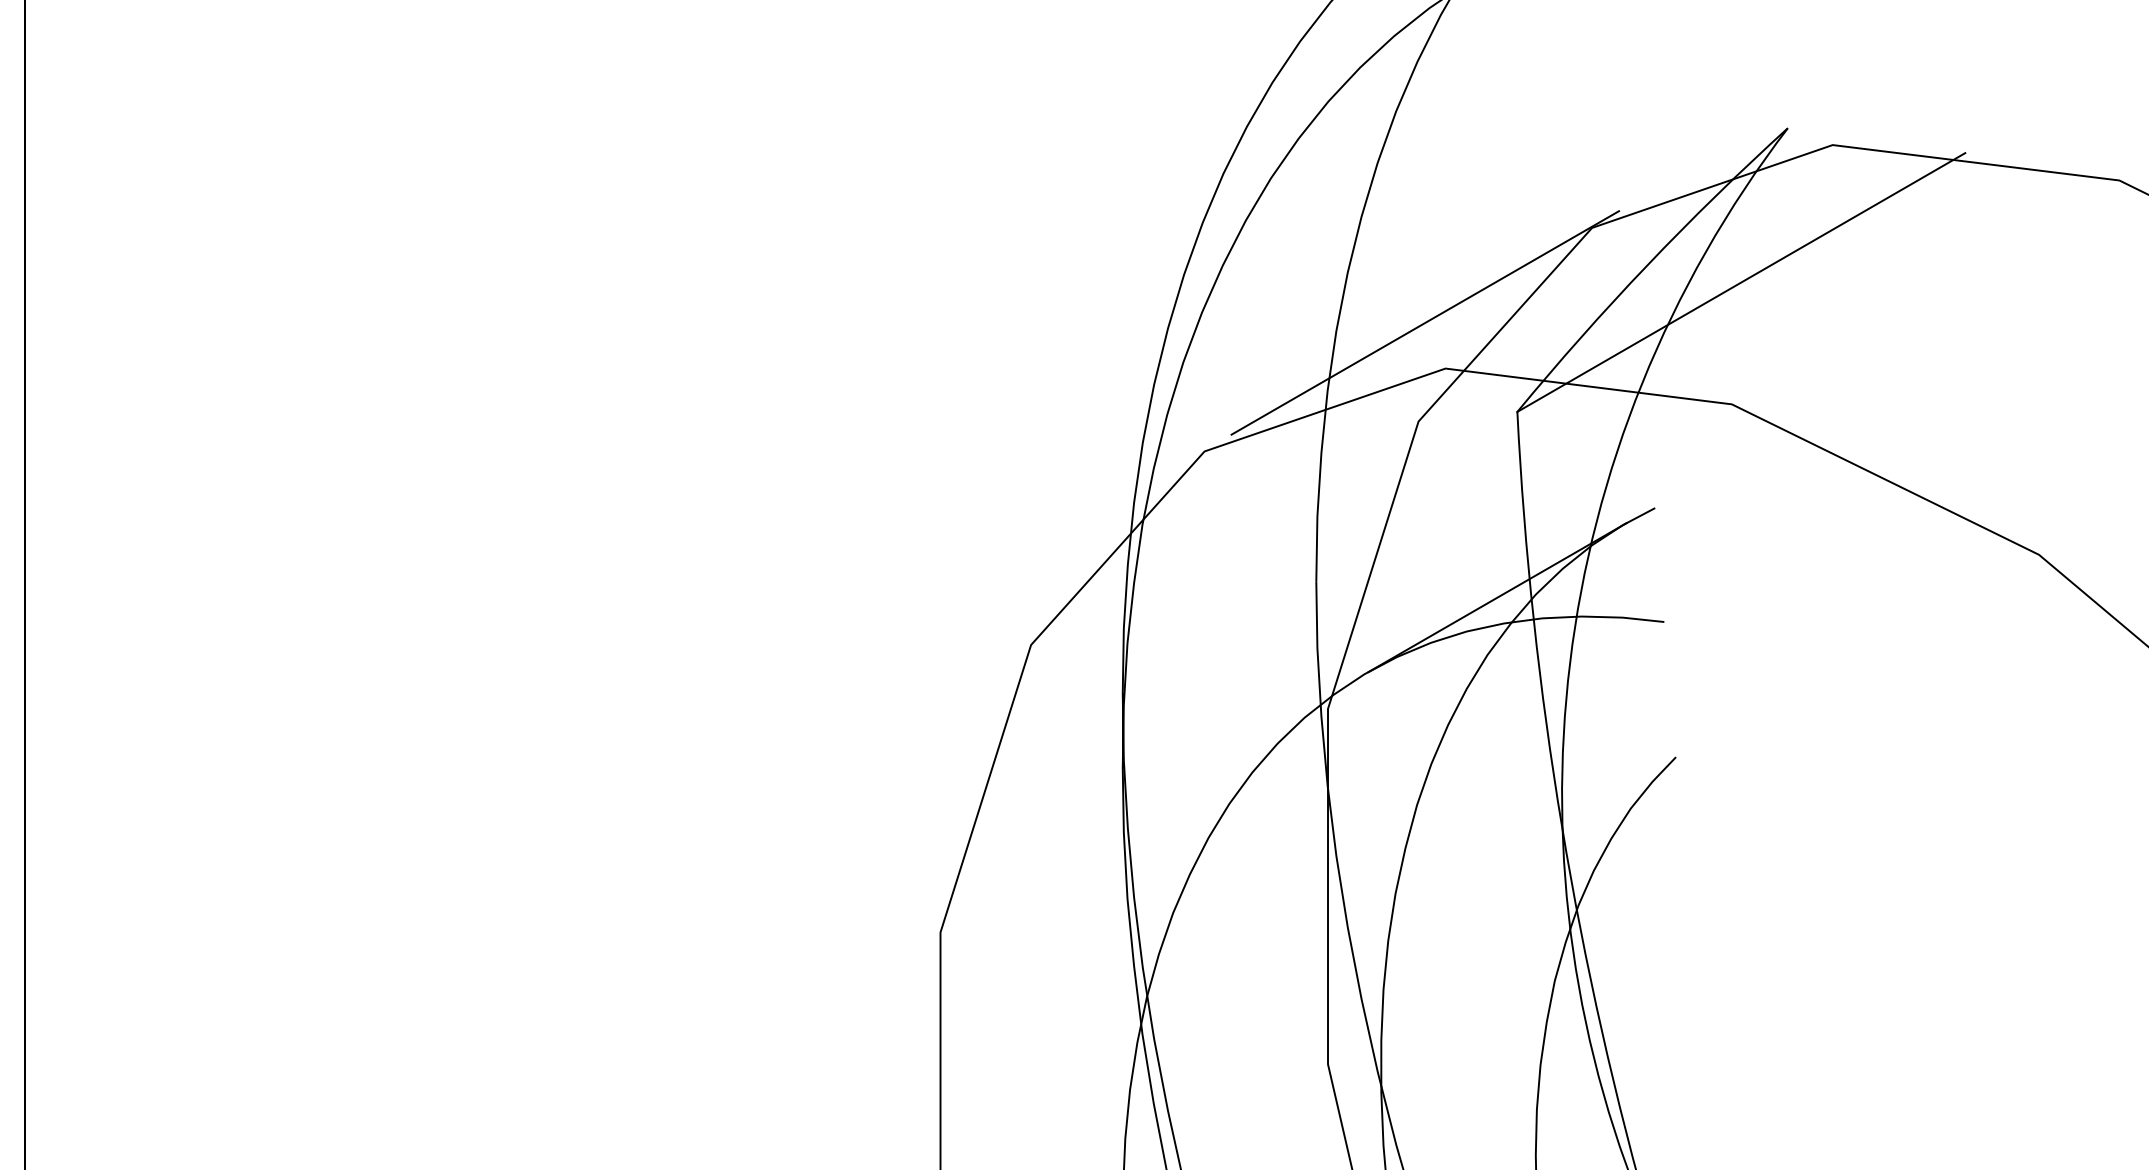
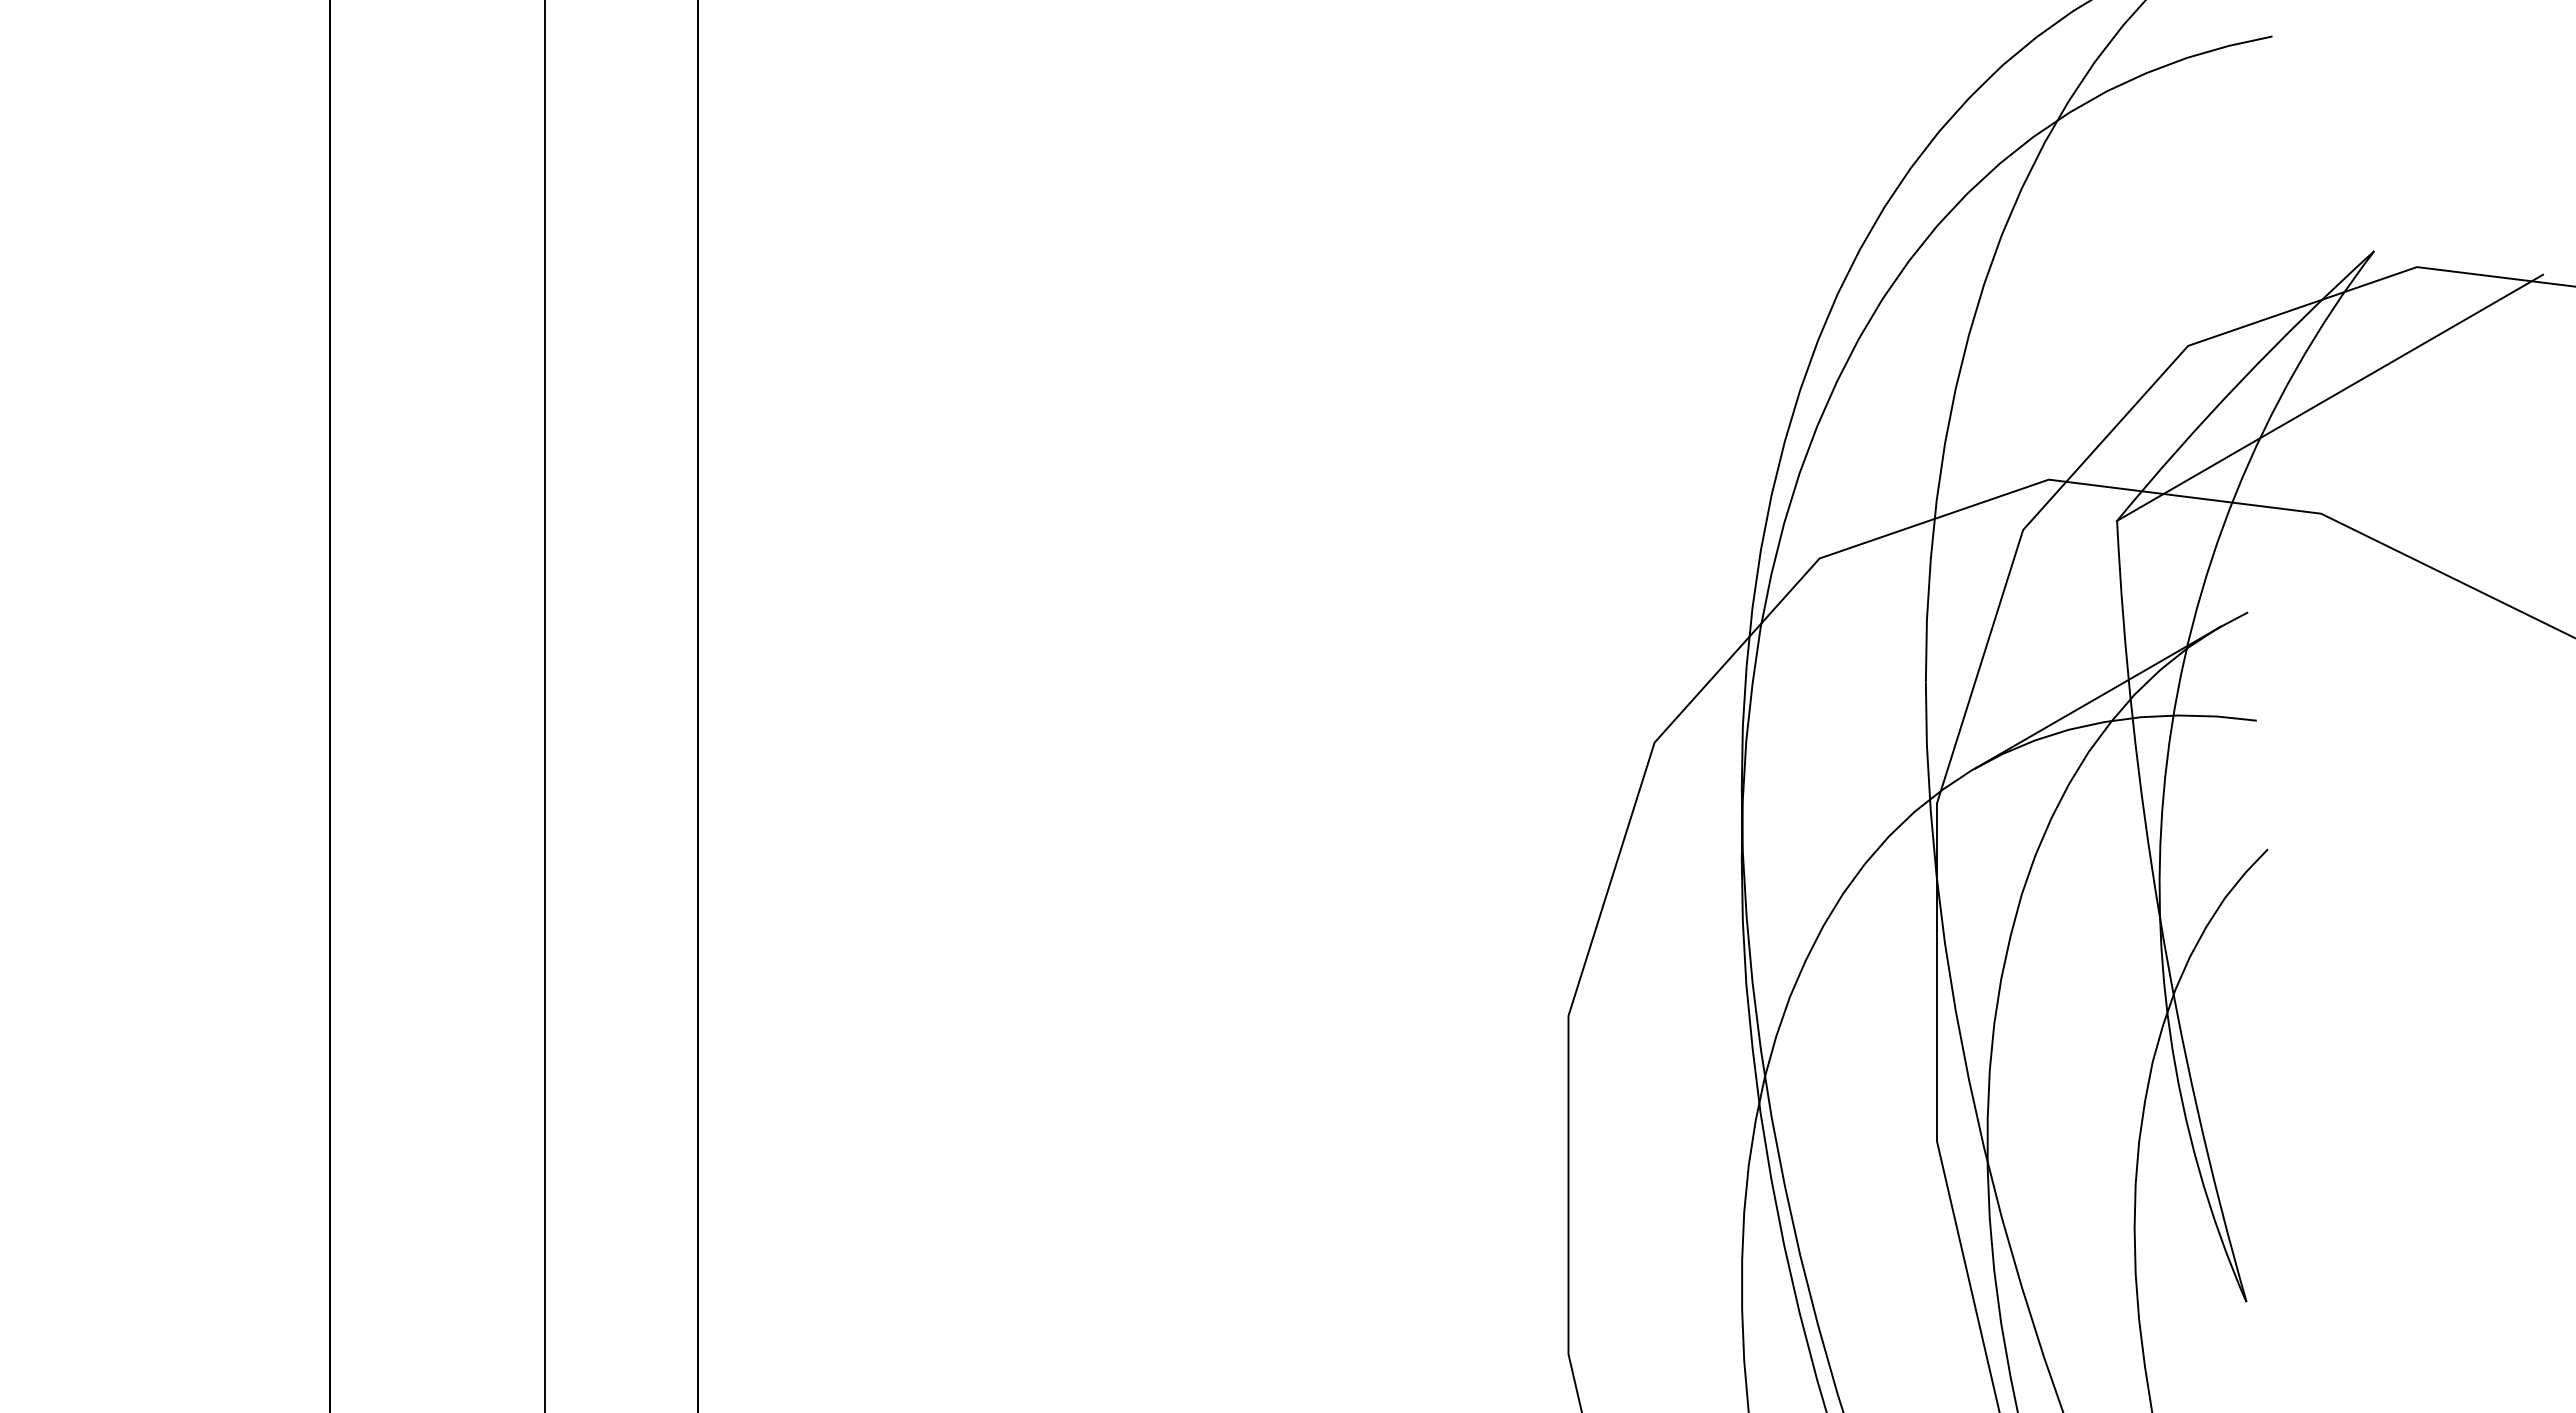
line: (1425, 322) -> (2029, 435), removed

